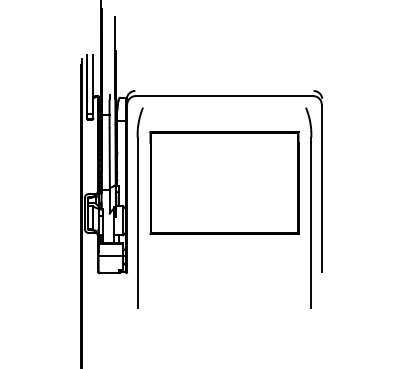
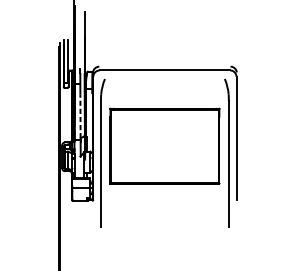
line: (109, 158) -> (80, 116), solid -> dashed
part: (224, 182) -> (164, 145), moved

